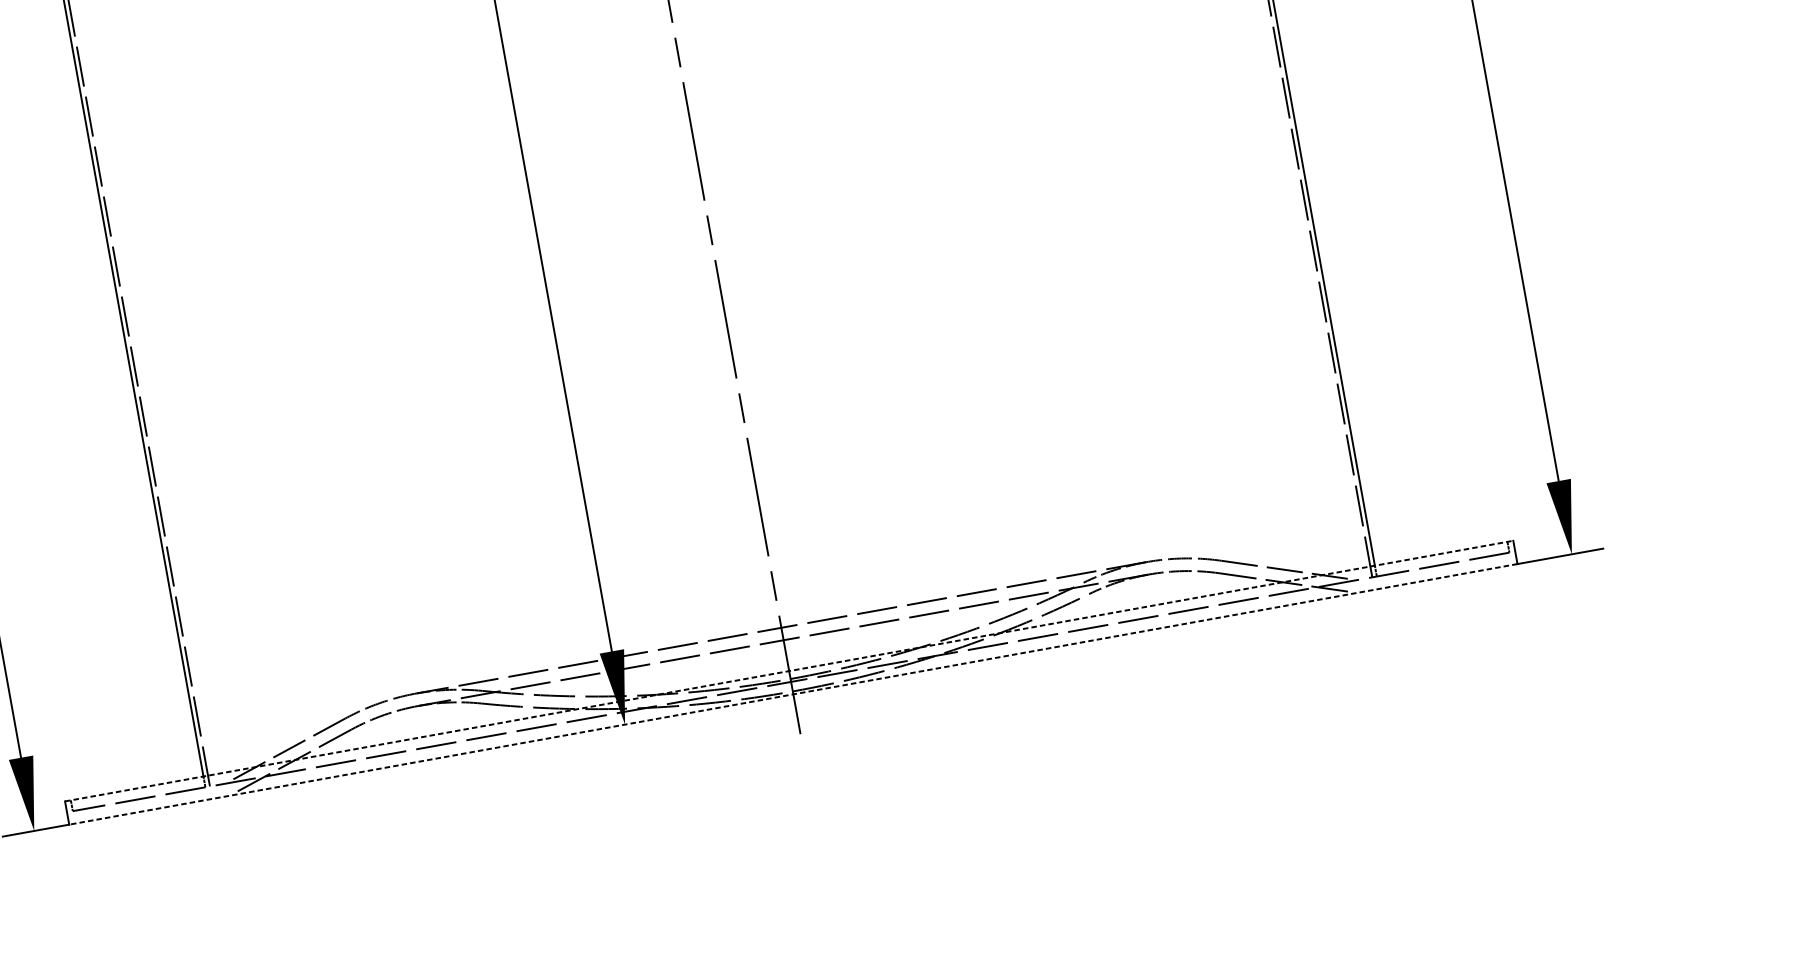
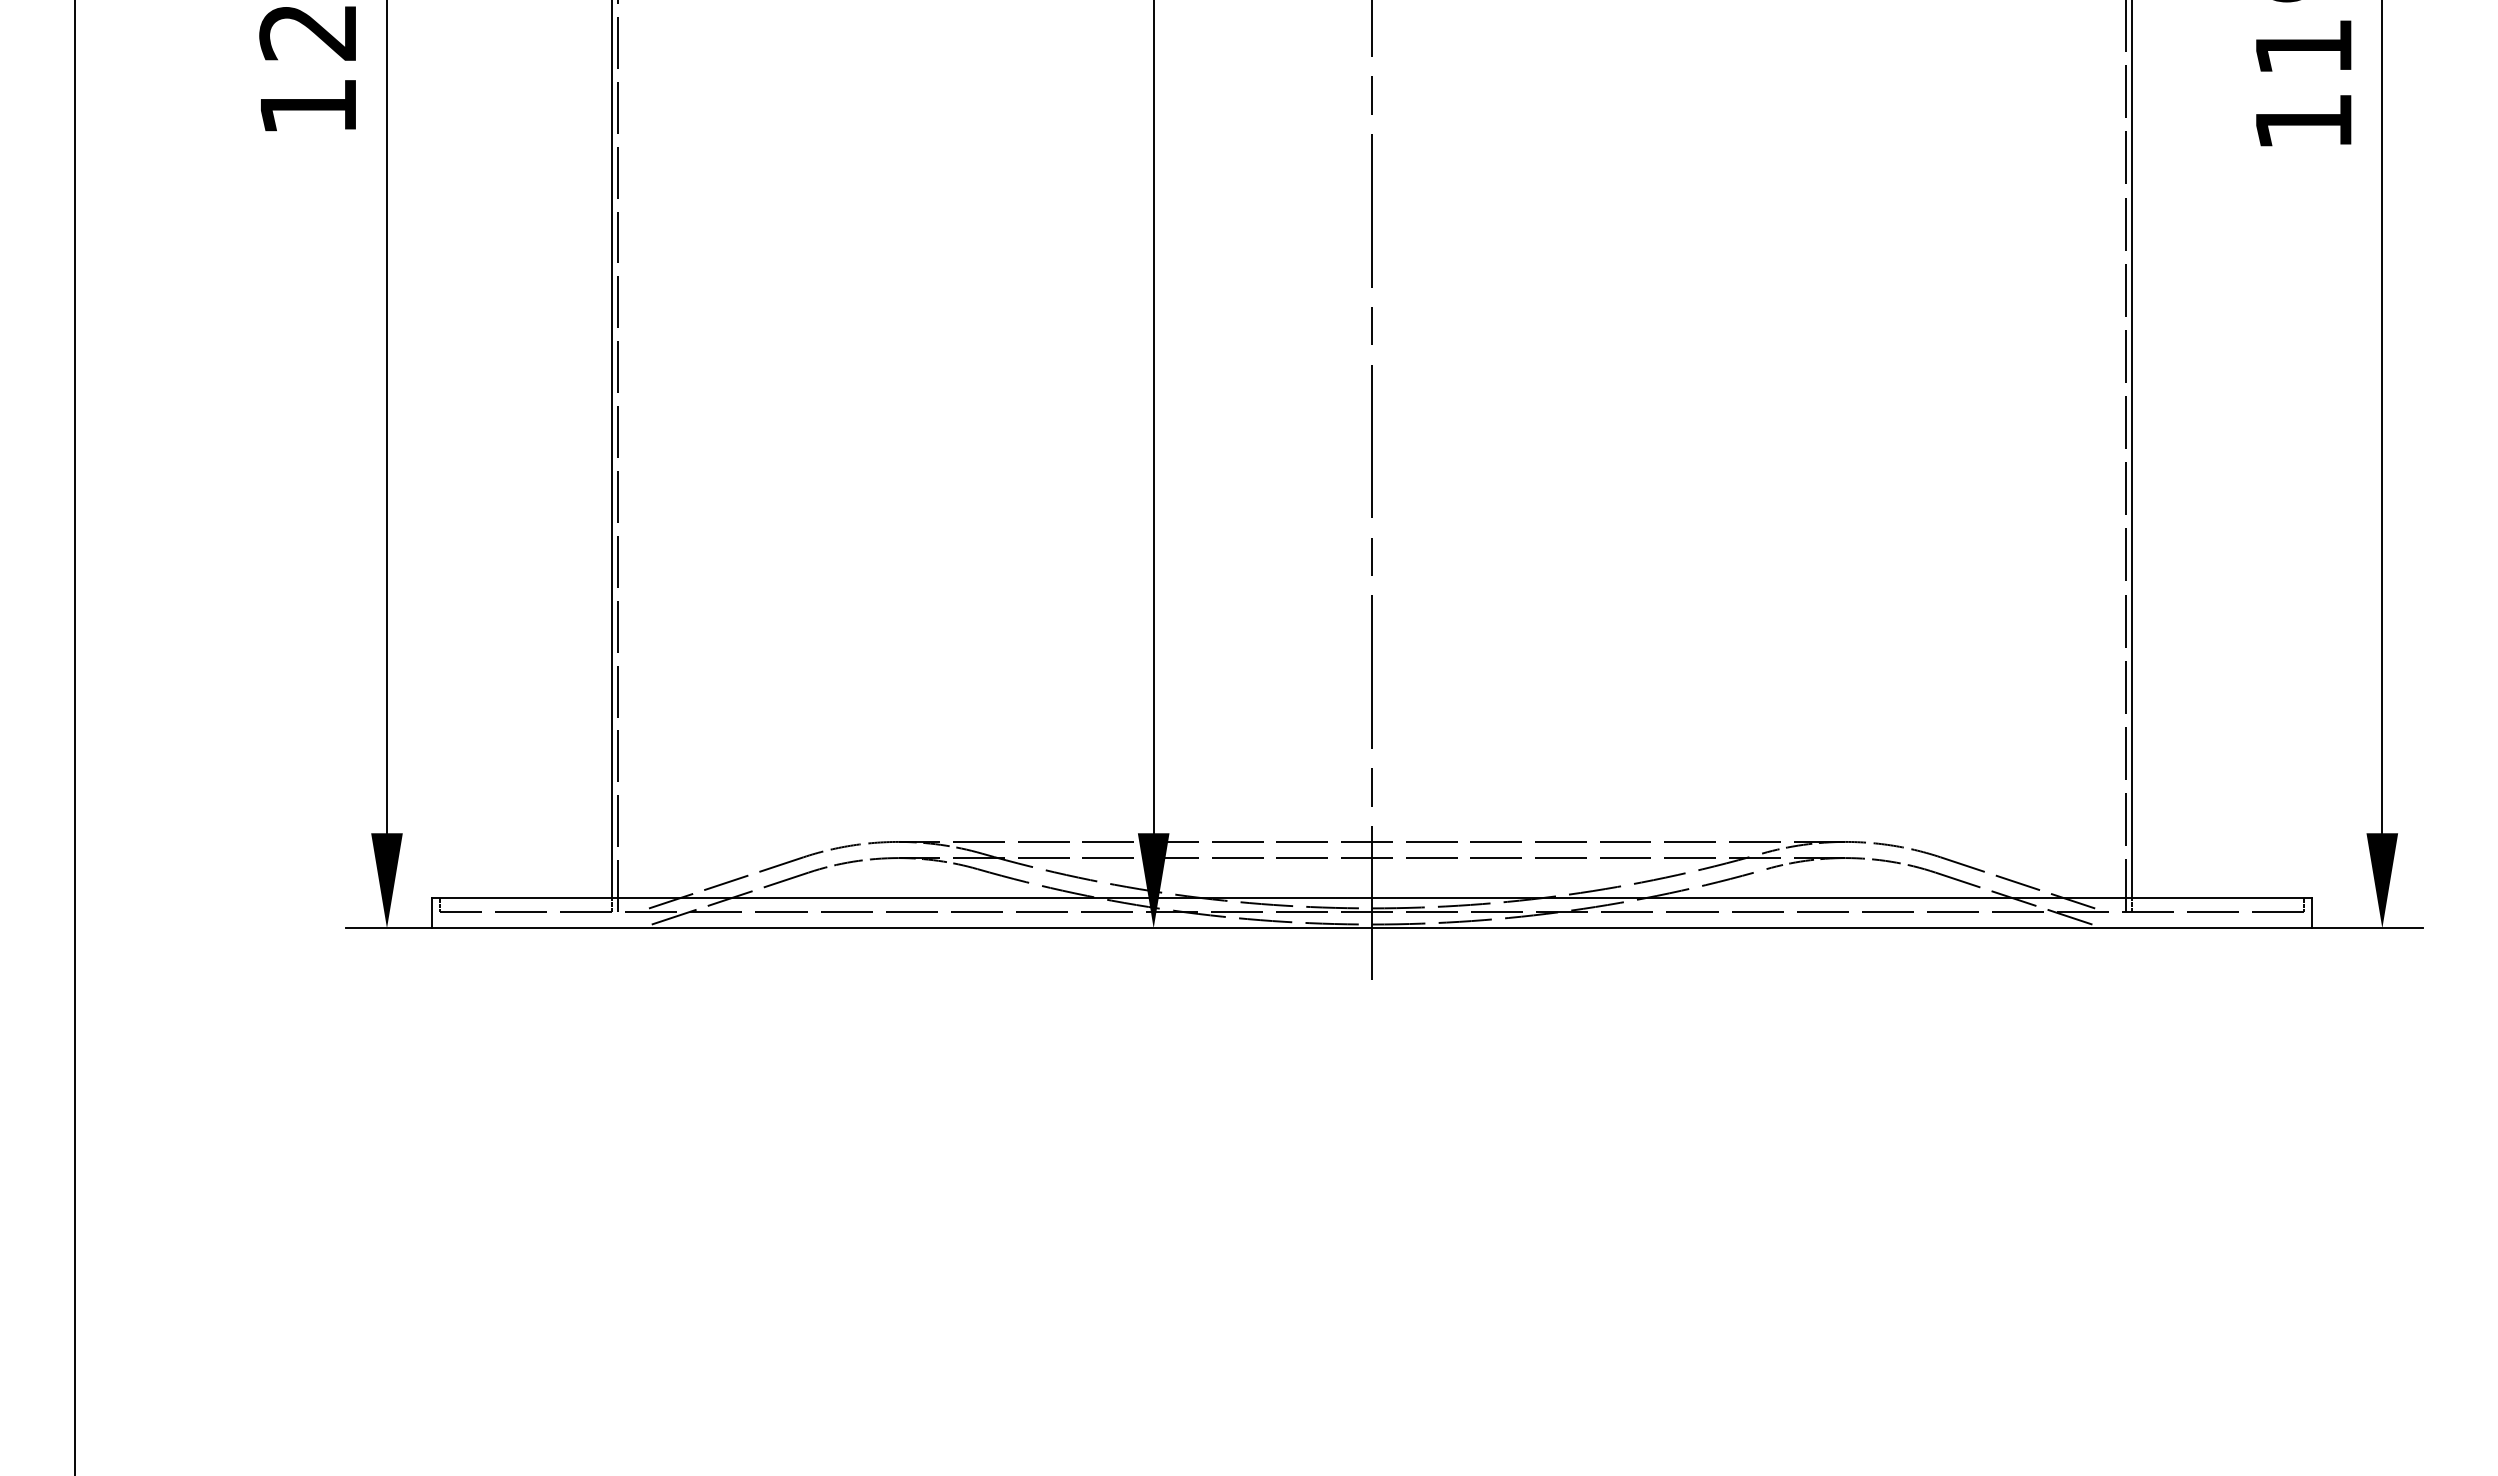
line: (789, 671) -> (1372, 898), dashed -> solid
line: (793, 694) -> (1372, 928), dashed -> solid

